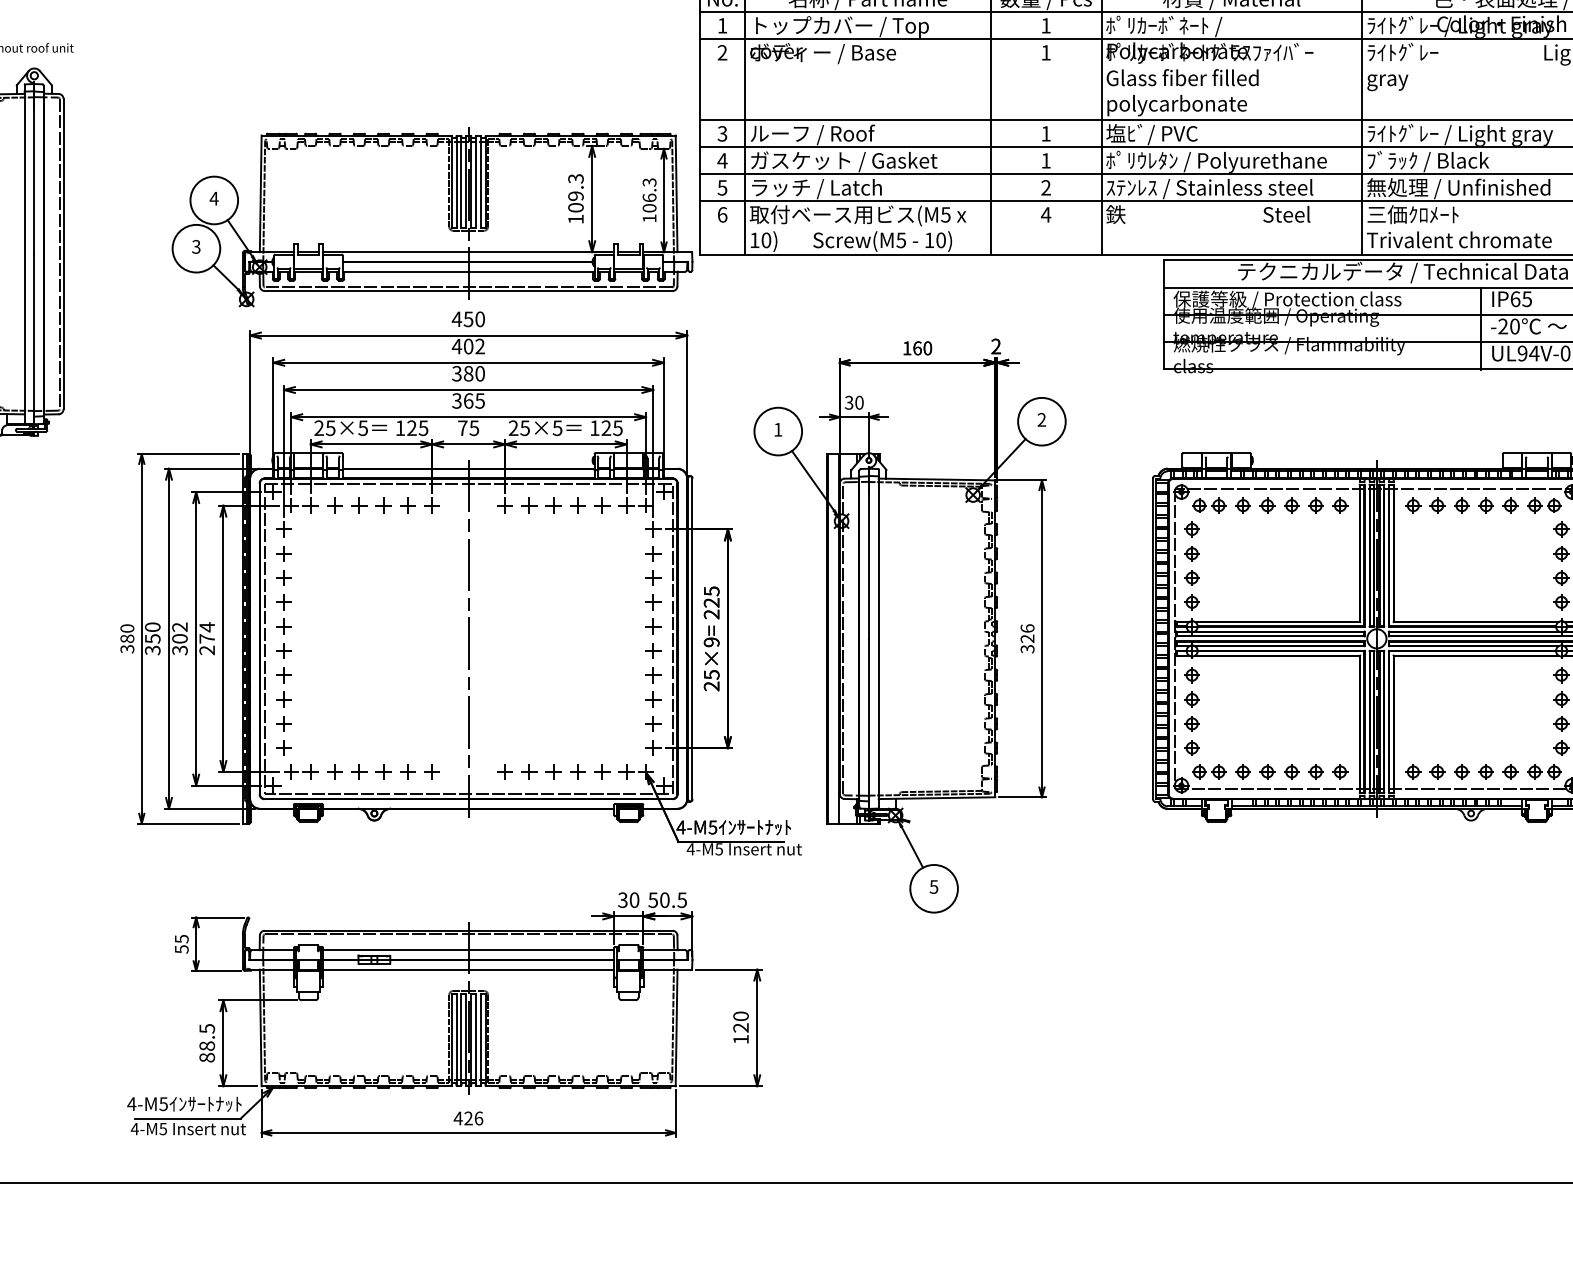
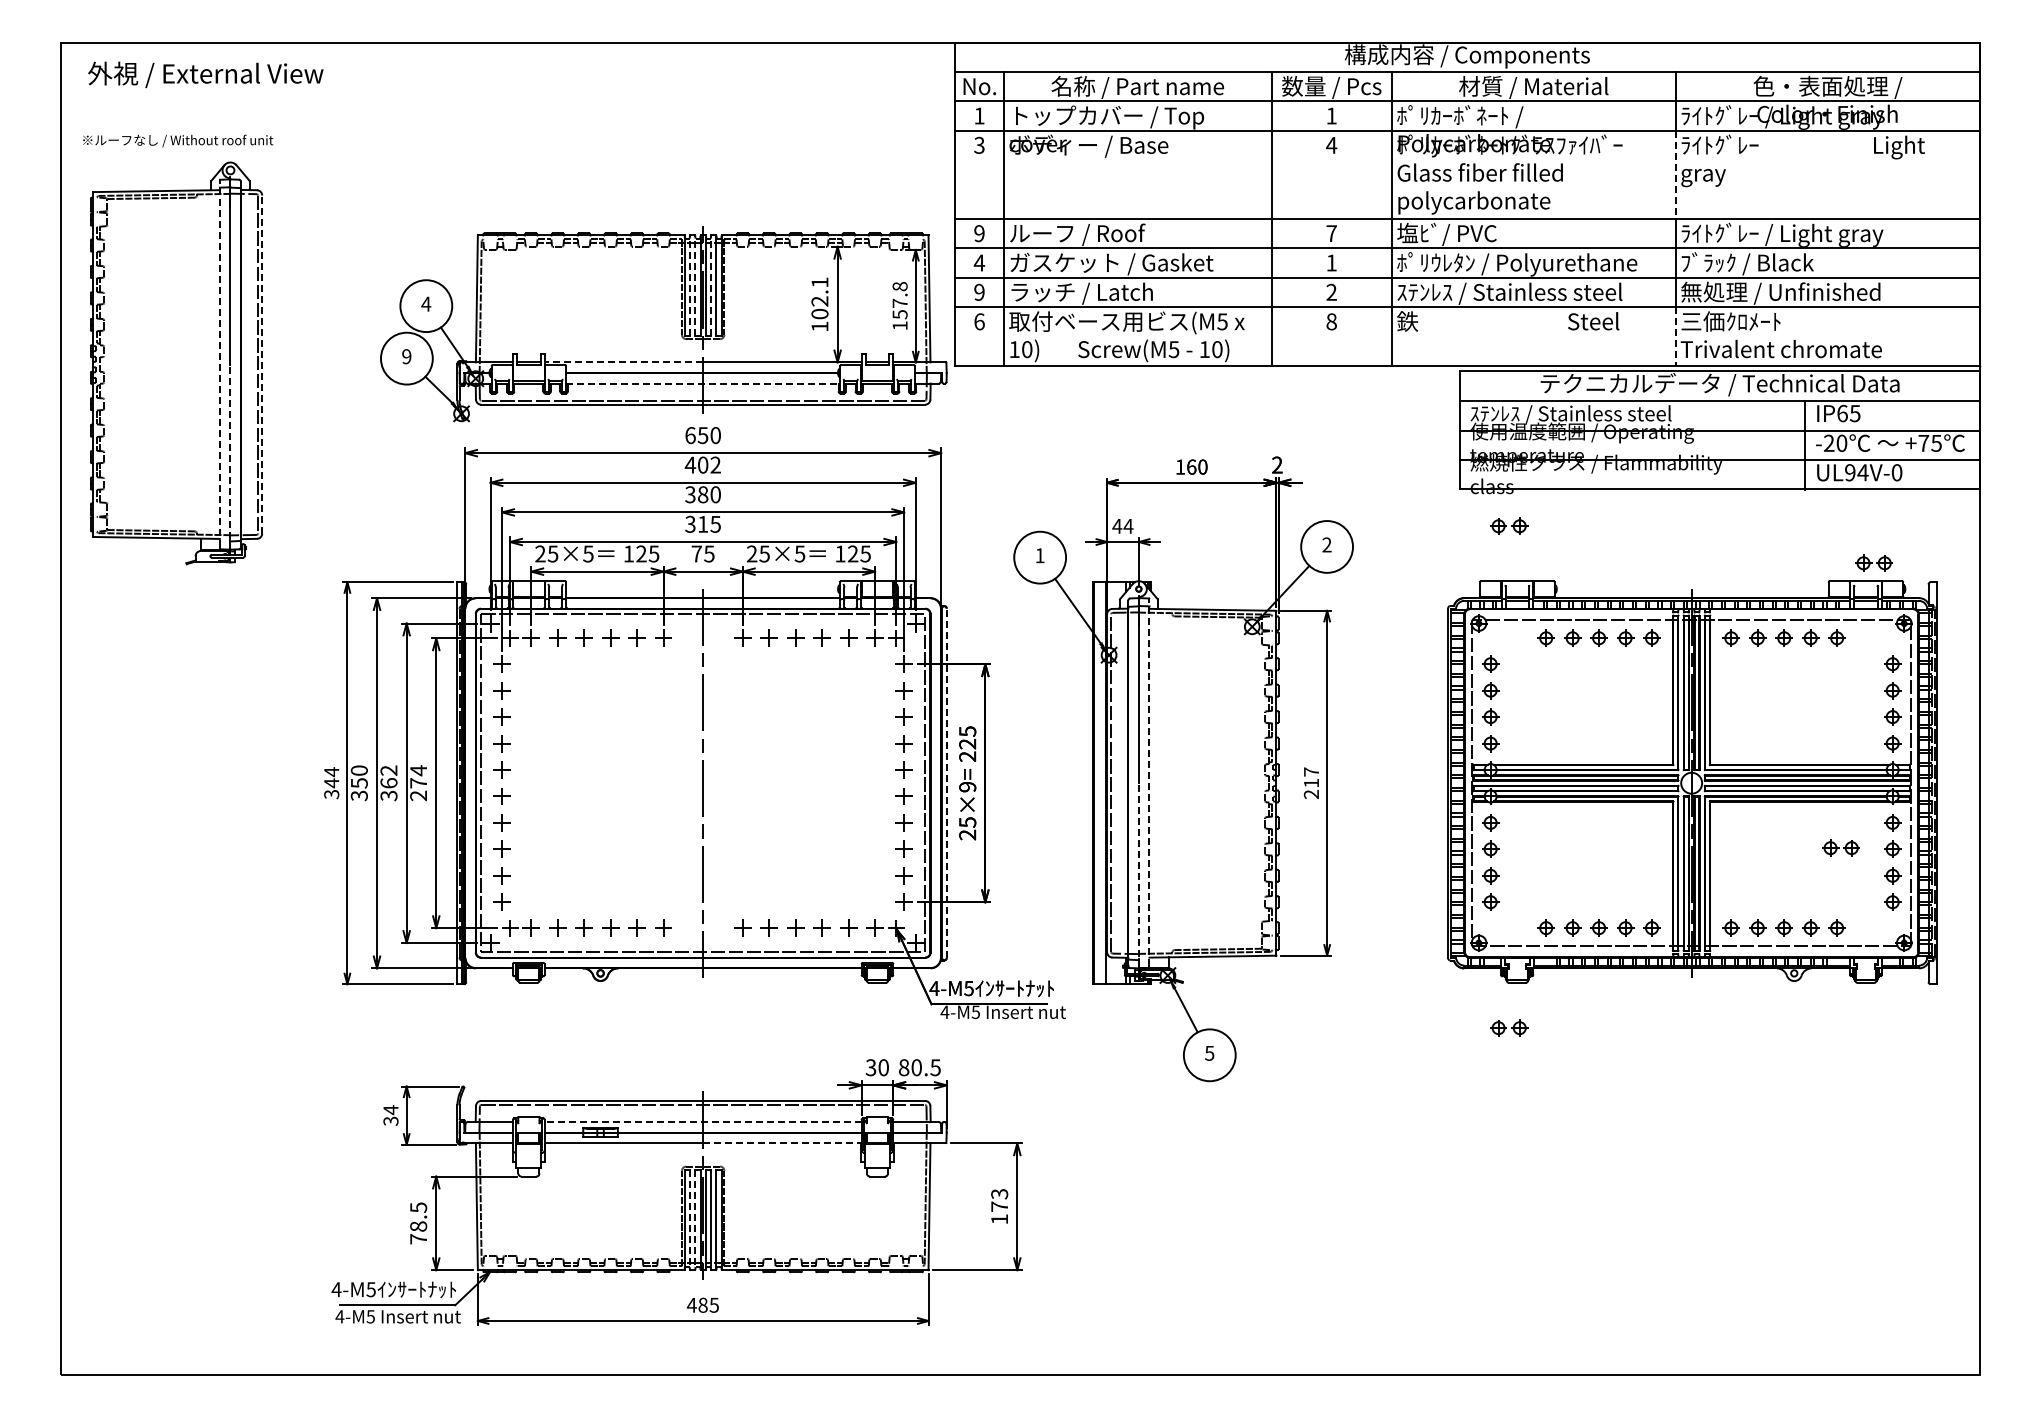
text: (722, 52) -> (979, 145), 2 -> 3
text: (1045, 52) -> (1331, 145), 1 -> 4
line: (1362, 80) -> (1675, 175), solid -> dashed
text: (722, 133) -> (979, 233), 3 -> 9
text: (1045, 133) -> (1331, 233), 1 -> 7
line: (456, 181) -> (689, 285), solid -> dashed
line: (461, 181) -> (695, 285), solid -> dashed
line: (476, 181) -> (711, 285), solid -> dashed
text: (575, 187) -> (819, 291), 109.3 -> 102.1
text: (722, 187) -> (979, 291), 5 -> 9
text: (649, 195) -> (899, 300), 106.3 -> 157.8
text: (1045, 214) -> (1331, 321), 4 -> 8
line: (1362, 228) -> (1675, 336), solid -> dashed
text: (196, 246) -> (406, 356), 3 -> 9
line: (395, 252) -> (623, 362), solid -> dashed
line: (24, 253) -> (219, 363), solid -> dashed
line: (63, 254) -> (262, 364), solid -> dashed
line: (468, 271) -> (703, 383), solid -> dashed
text: (1287, 300) -> (1594, 414), 保護等級 / Protection class -> ｽﾃﾝﾚｽ / Stainless steel
text: (457, 319) -> (690, 435), 450 -> 650
line: (34, 339) -> (230, 457), solid -> dashed
text: (468, 400) -> (703, 523), 365 -> 315
text: (853, 402) -> (1122, 525), 30 -> 44
part: (1209, 504) -> (1509, 525), moved
part: (1543, 504) -> (1873, 562), moved
text: (127, 633) -> (331, 777), 380 -> 344
line: (878, 637) -> (1149, 781), solid -> dashed
text: (179, 639) -> (388, 783), 302 -> 362
line: (692, 639) -> (946, 783), solid -> dashed
text: (1027, 639) -> (1311, 783), 326 -> 217
line: (868, 723) -> (1138, 875), solid -> dashed
part: (1209, 771) -> (1509, 1027), moved
part: (1543, 771) -> (1840, 847), moved
text: (652, 900) -> (903, 1067), 50.5 -> 80.5
text: (181, 944) -> (390, 1115), 55 -> 34
line: (468, 950) -> (702, 1122), solid -> dashed
line: (541, 969) -> (782, 1143), solid -> dashed
text: (740, 1022) -> (999, 1200), 120 -> 173
line: (456, 1040) -> (689, 1220), solid -> dashed
line: (461, 1040) -> (695, 1220), solid -> dashed
text: (207, 1058) -> (418, 1239), 88.5 -> 78.5
text: (473, 1117) -> (708, 1304), 426 -> 485

